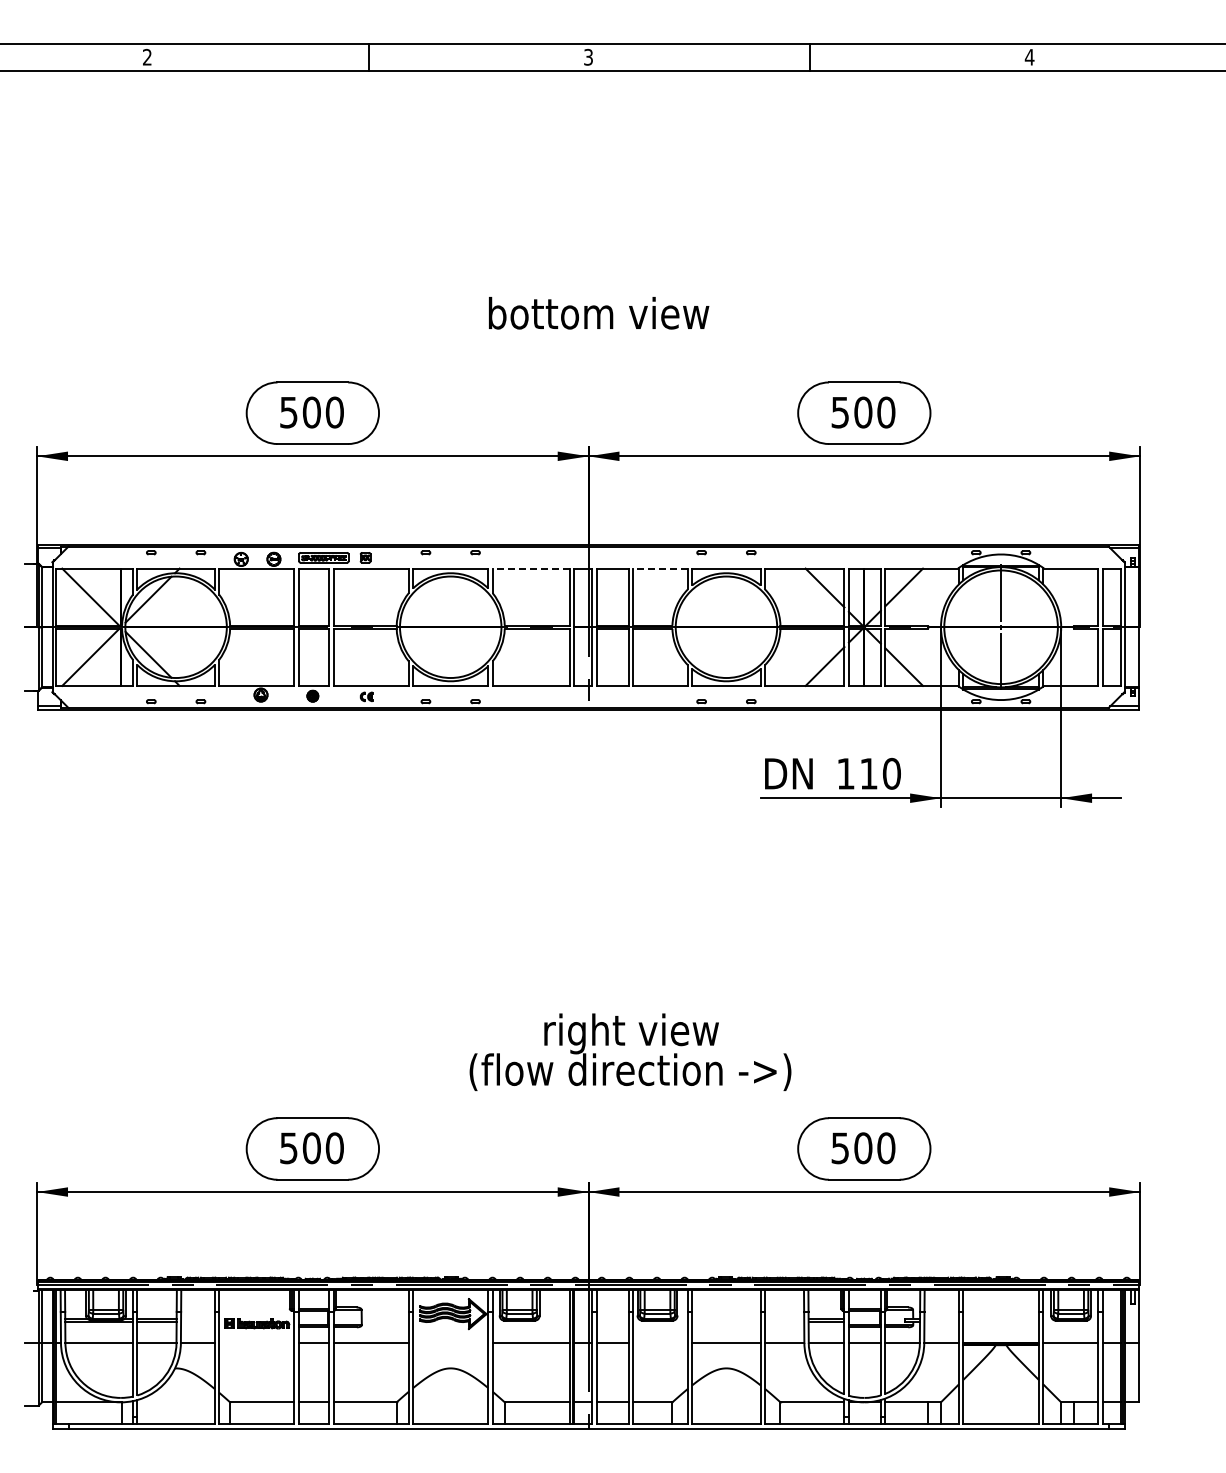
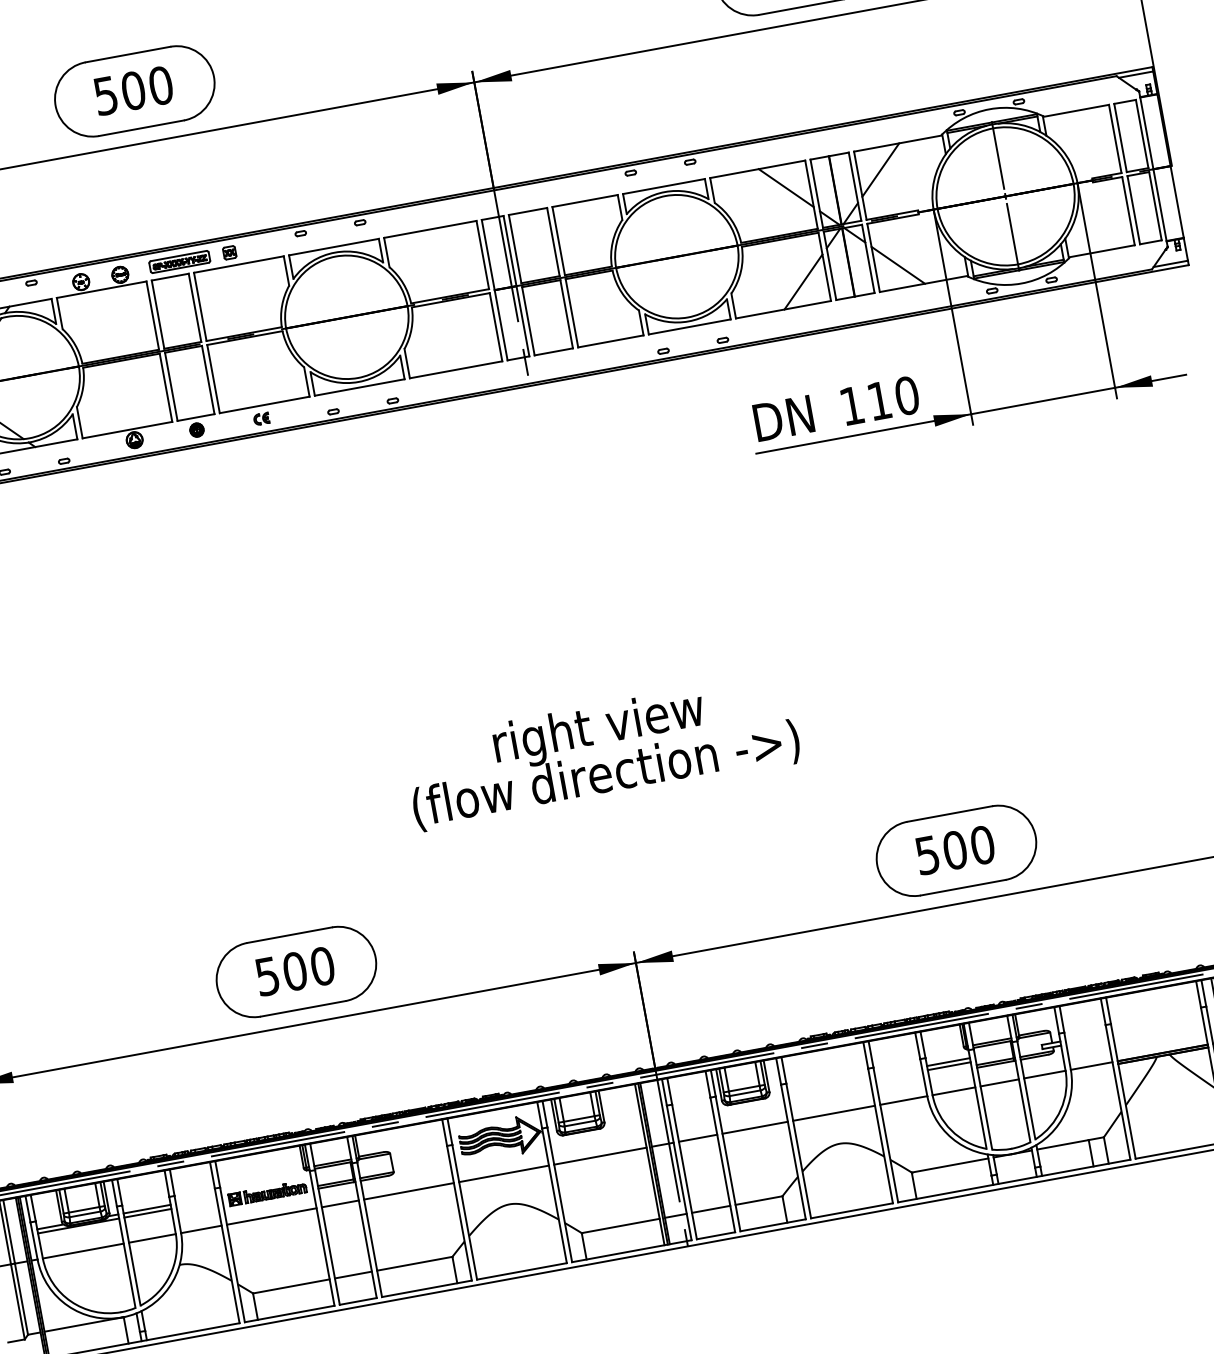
line: (531, 568) -> (430, 229), dashed -> solid
line: (660, 568) -> (585, 200), dashed -> solid
text: (630, 1051) -> (601, 750), moved
line: (256, 1342) -> (271, 1216), added
line: (450, 1342) -> (503, 1173), added
line: (660, 1342) -> (755, 1127), added

